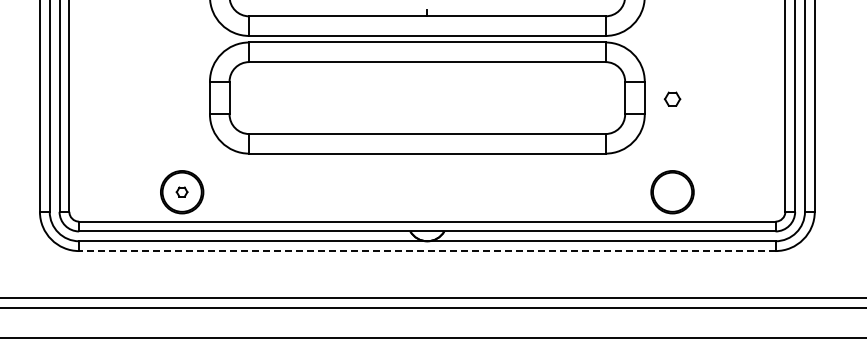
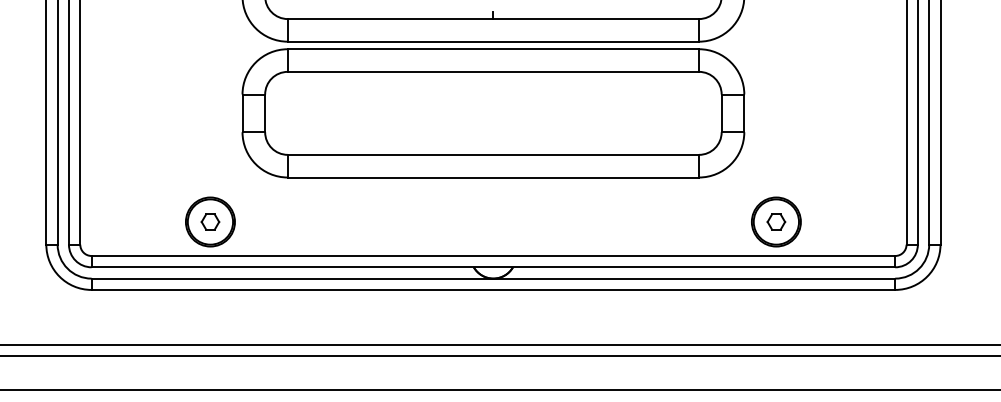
part: (672, 98) -> (776, 221), moved
part: (181, 191) -> (209, 221), size x1.43
line: (426, 251) -> (492, 290), dashed -> solid

